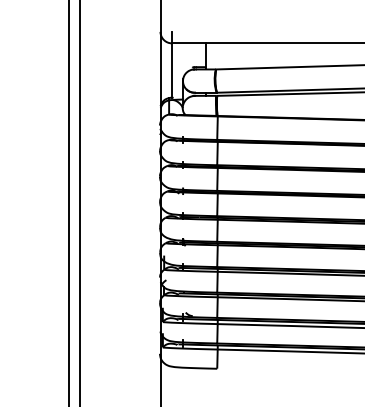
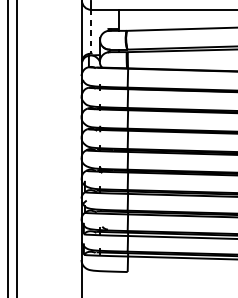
line: (171, 71) -> (90, 32), solid -> dashed

